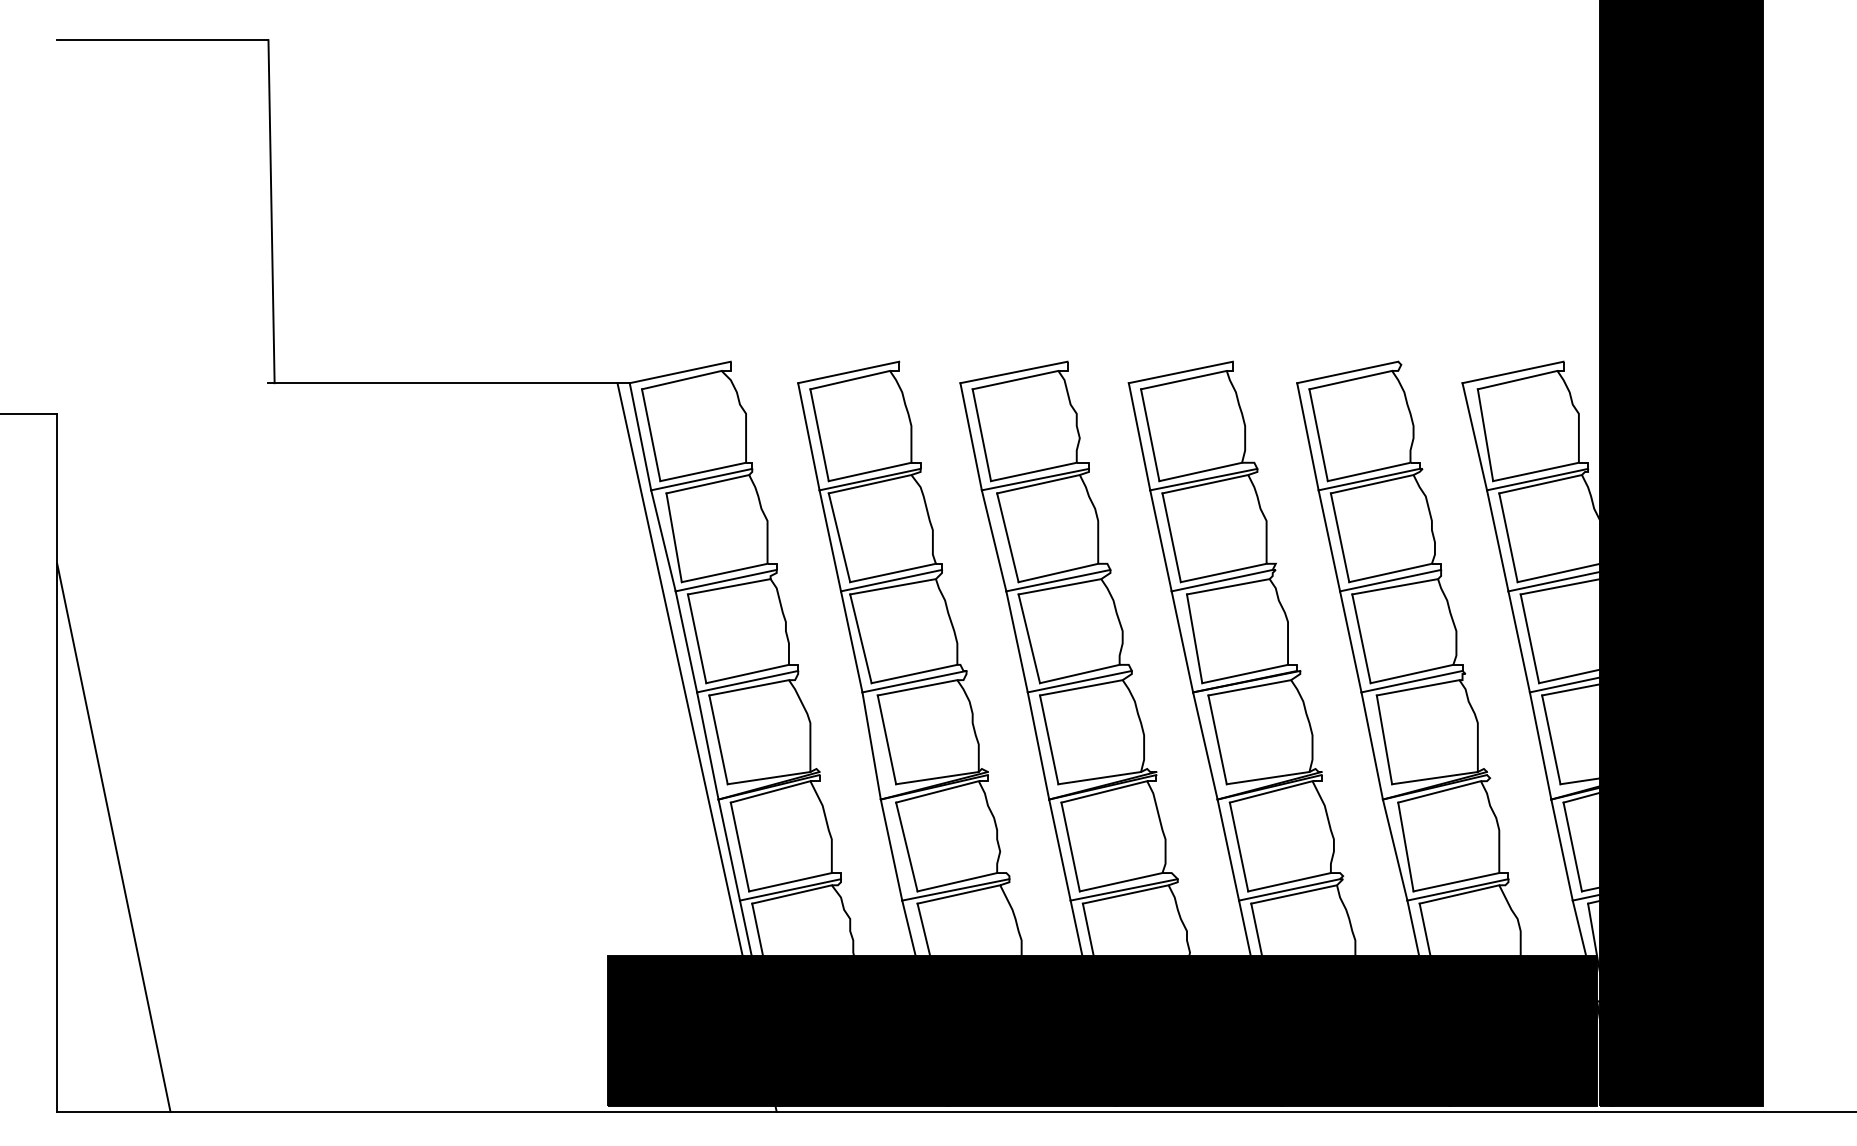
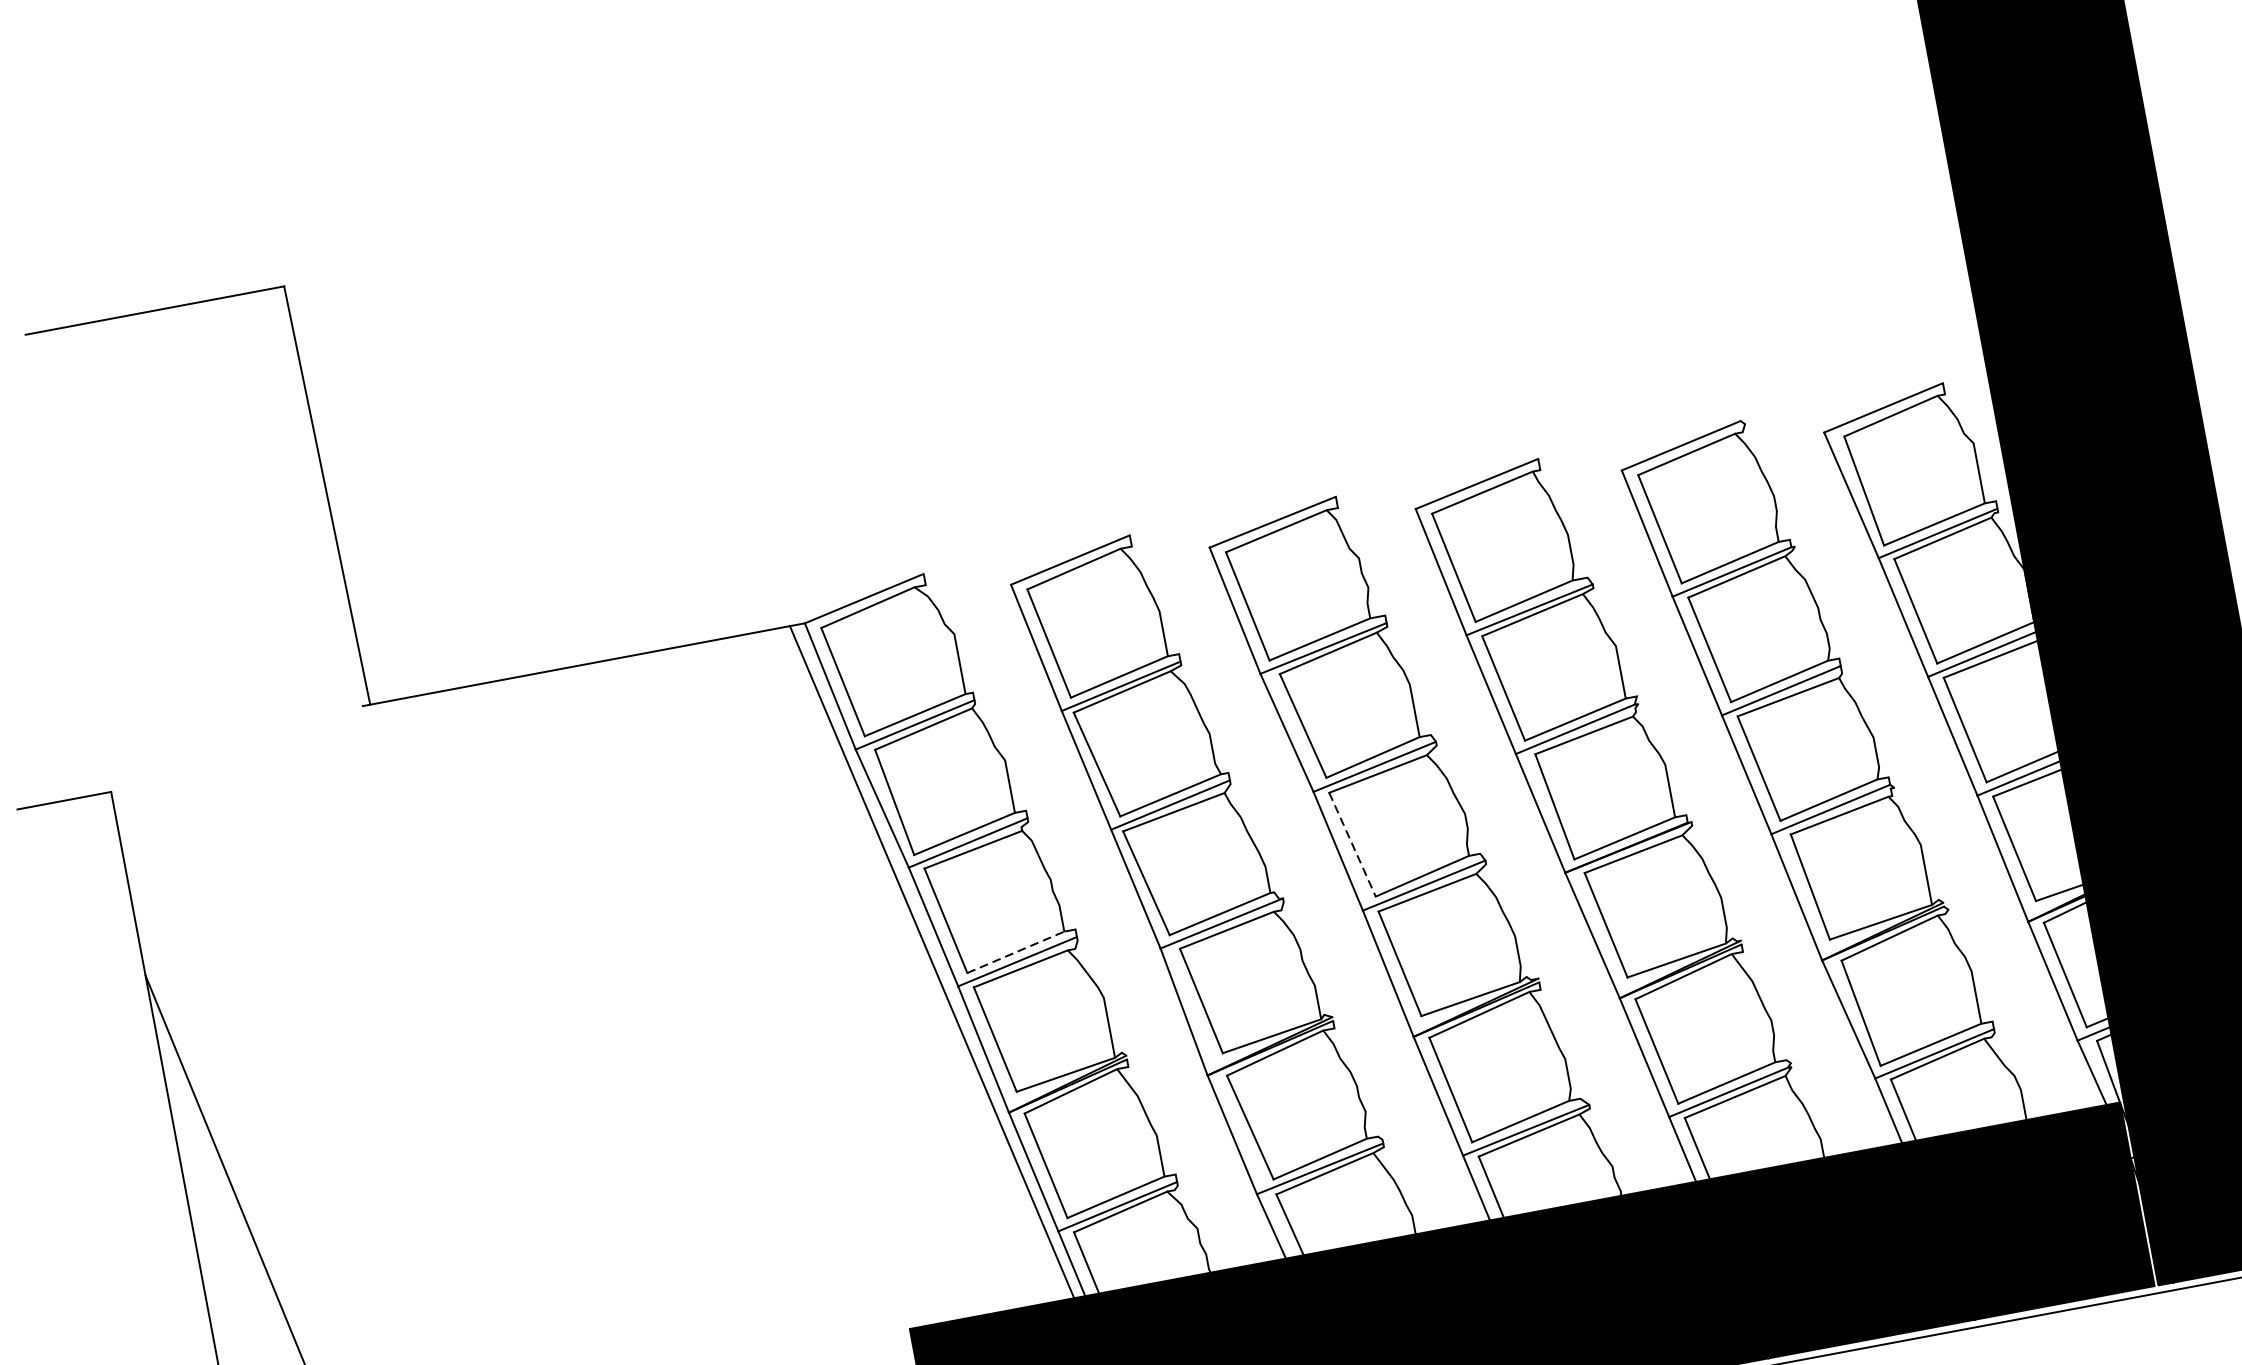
line: (1029, 638) -> (1352, 844), solid -> dashed
line: (748, 673) -> (1016, 951), solid -> dashed

